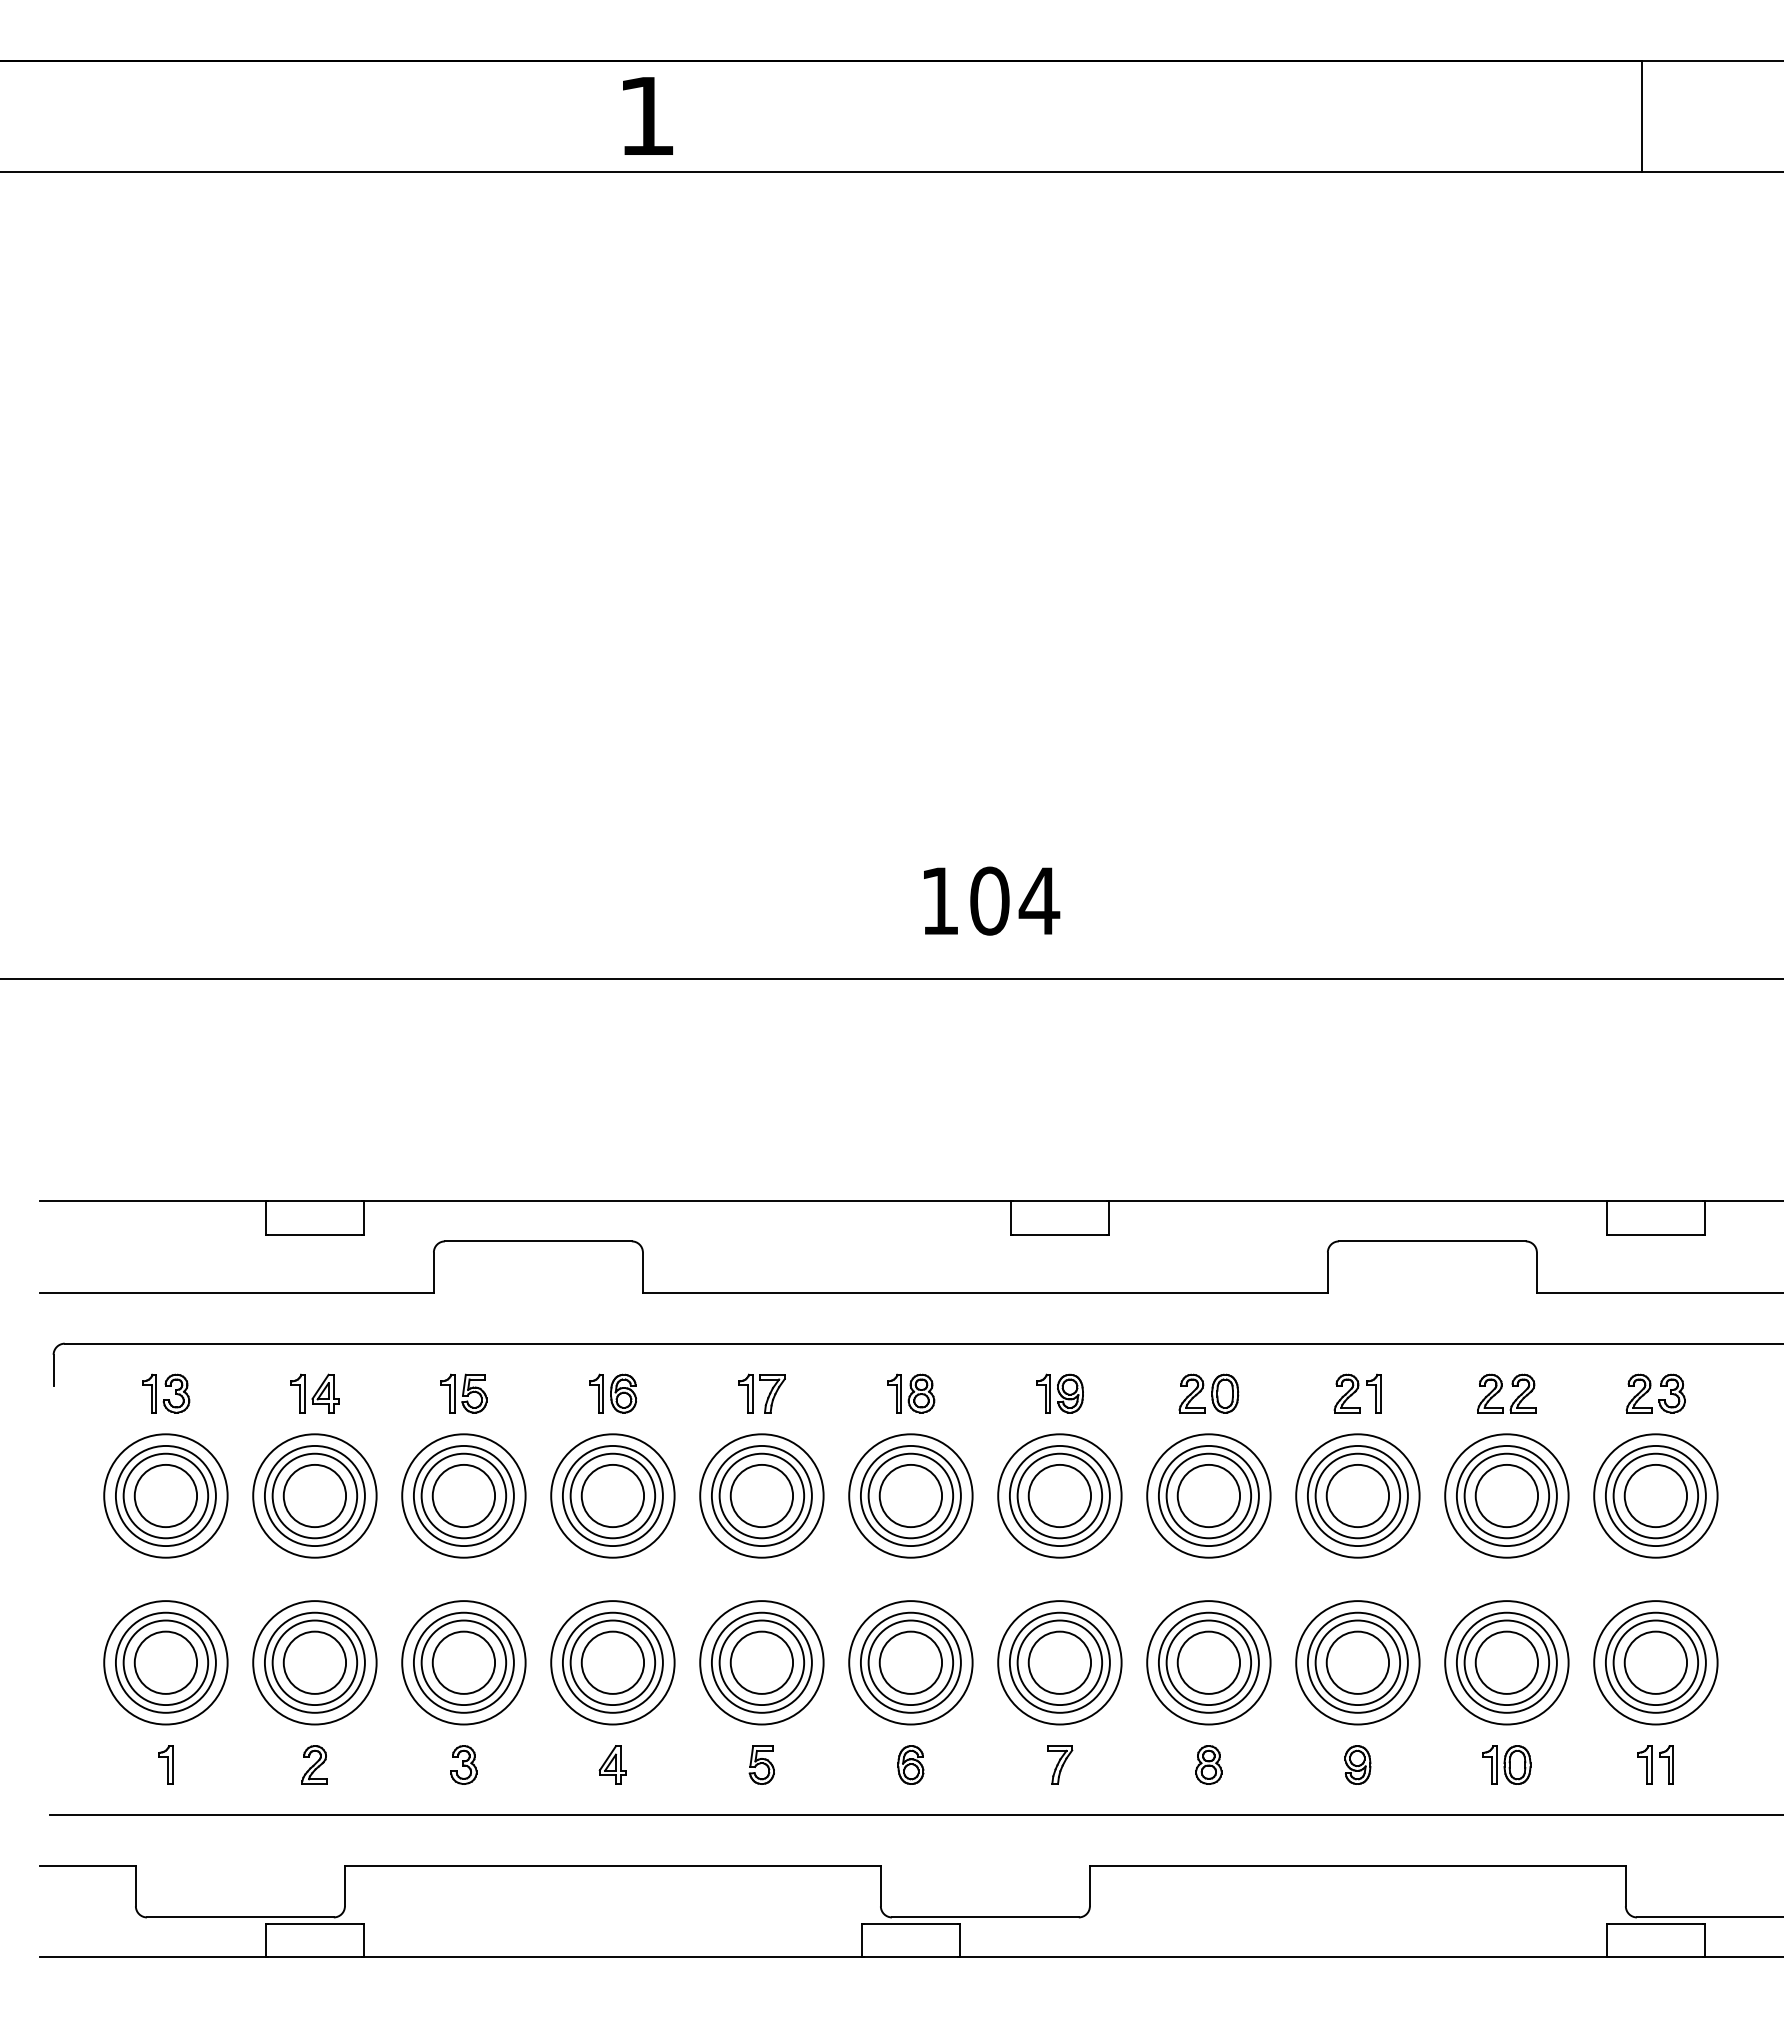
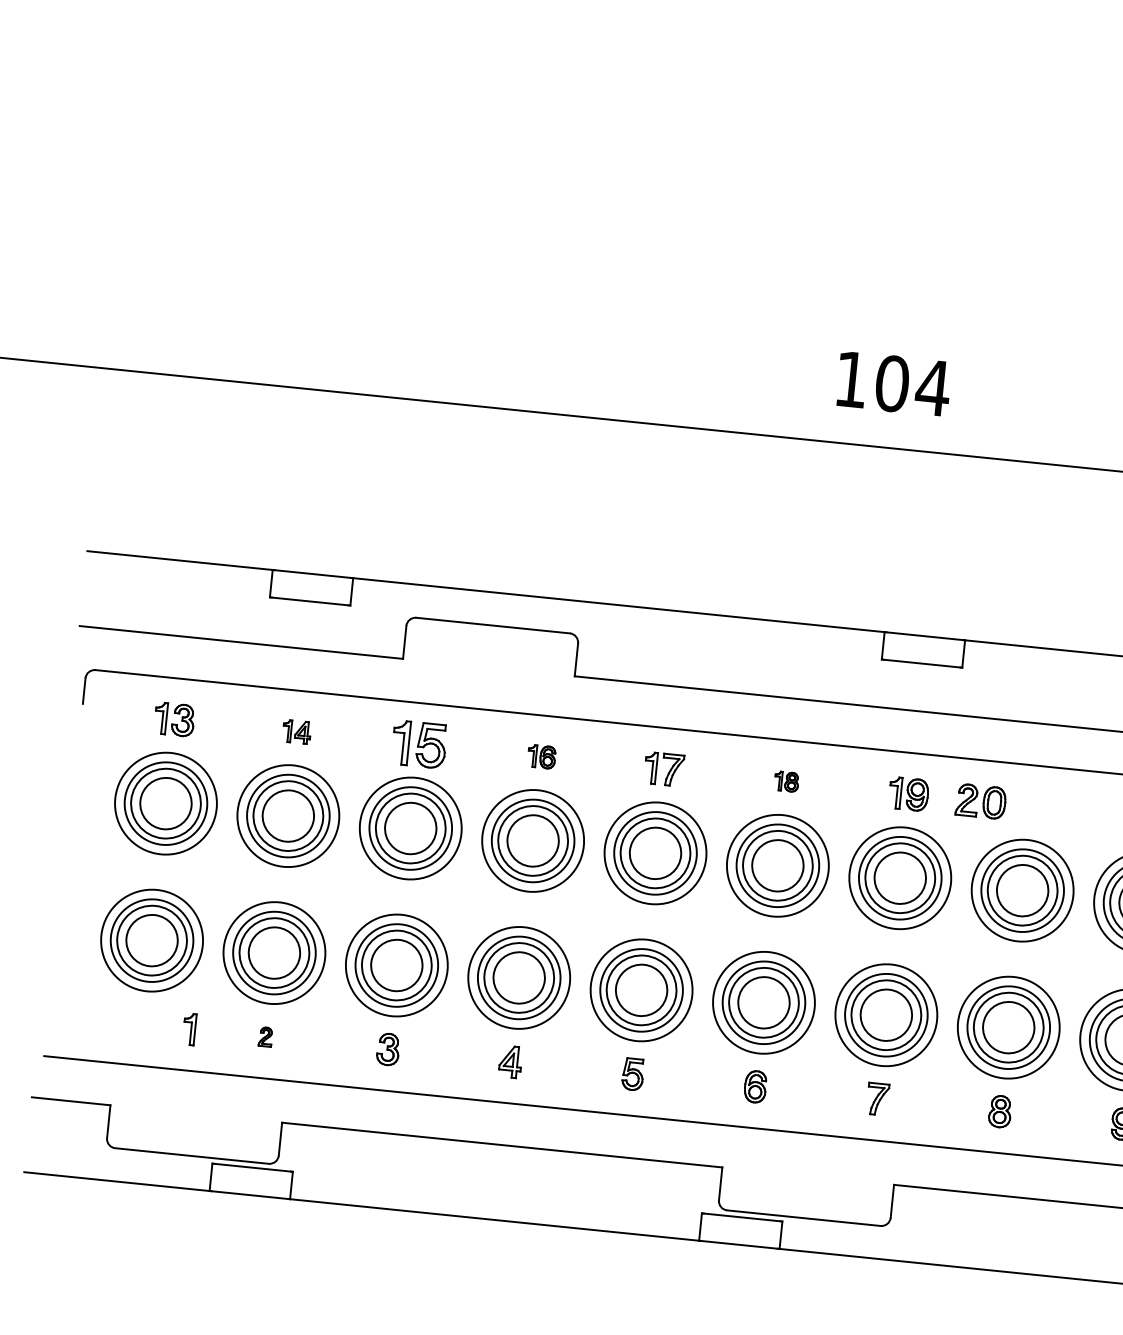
part: (314, 1393) -> (296, 731), size x0.7
part: (463, 1393) -> (418, 744), size x1.4
part: (612, 1393) -> (541, 756), size x0.7
part: (911, 1393) -> (786, 781), size x0.6
part: (1208, 1393) -> (980, 801), moved
part: (165, 1764) -> (189, 1028), moved
part: (314, 1764) -> (265, 1036), size x0.6

